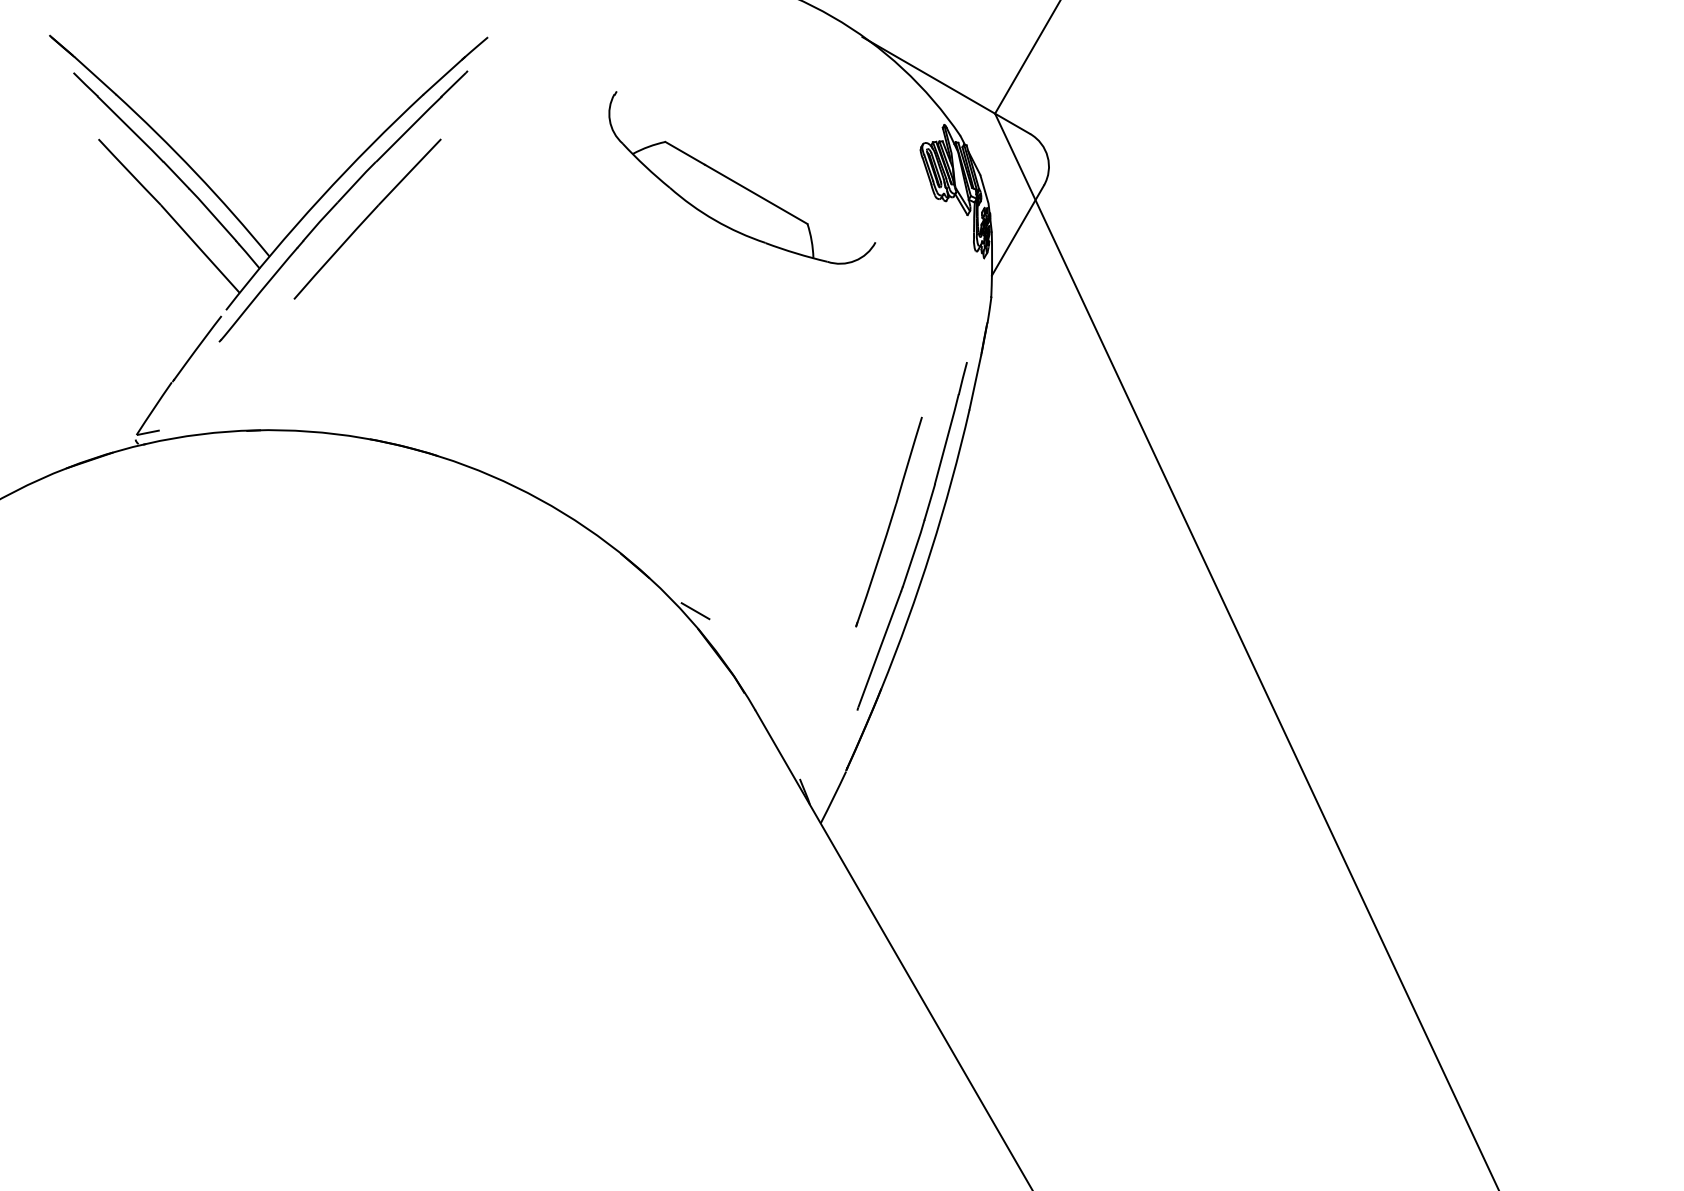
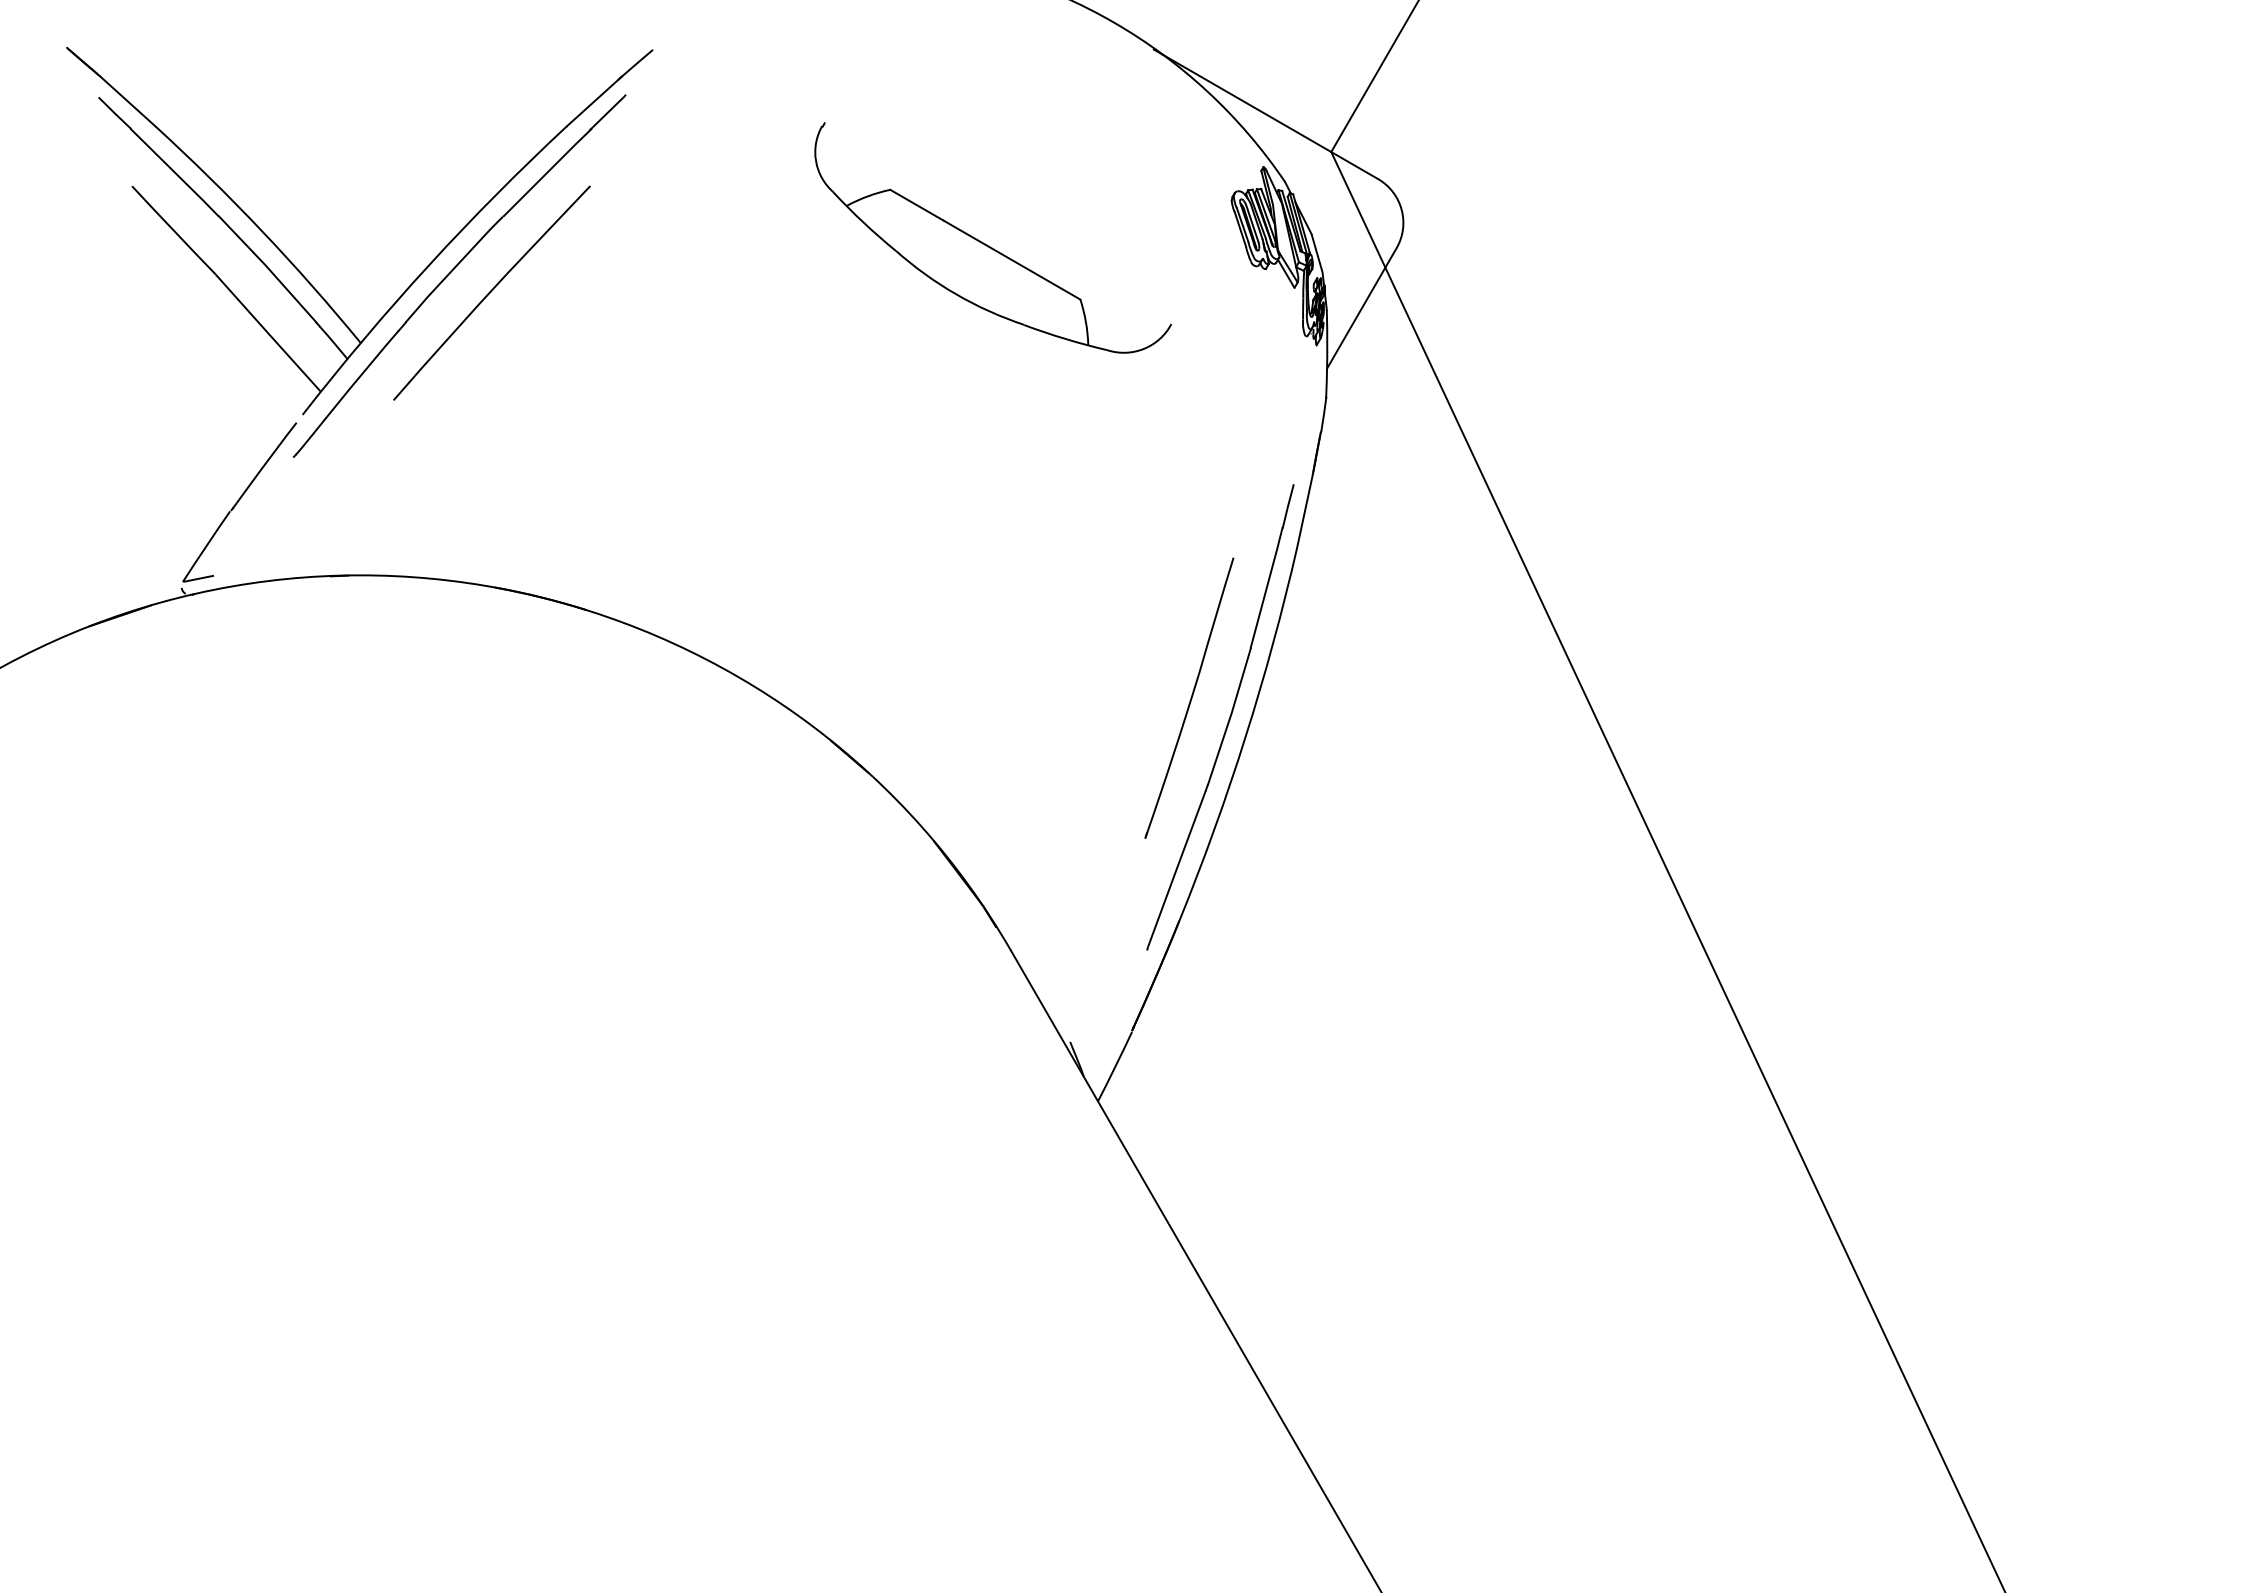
line: (695, 611) -> (930, 817), removed

